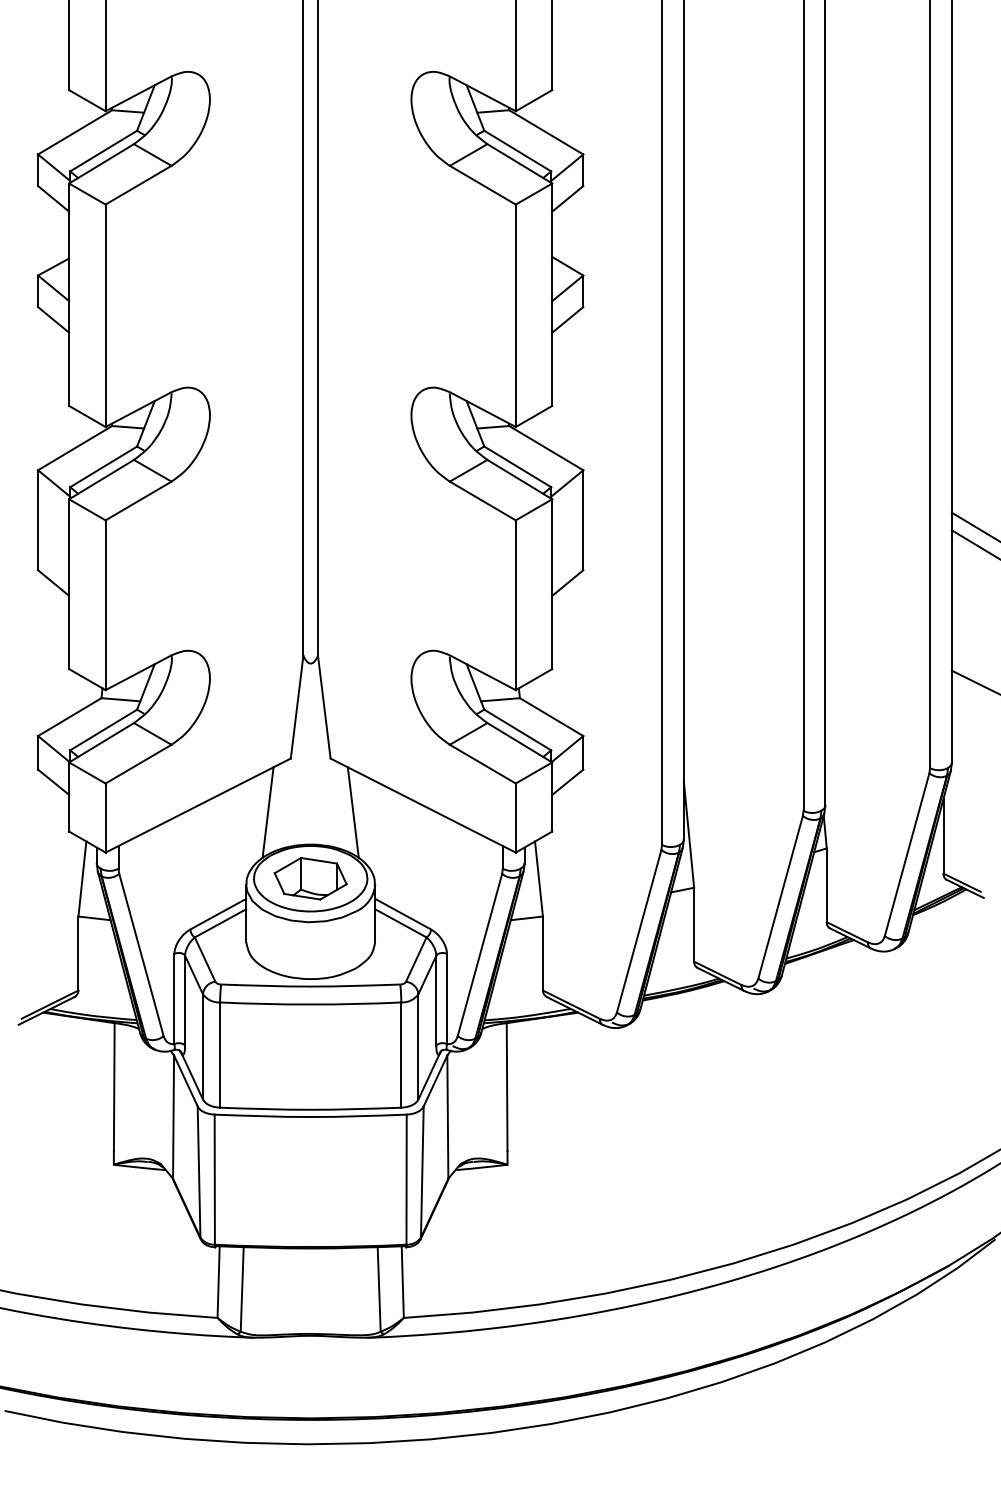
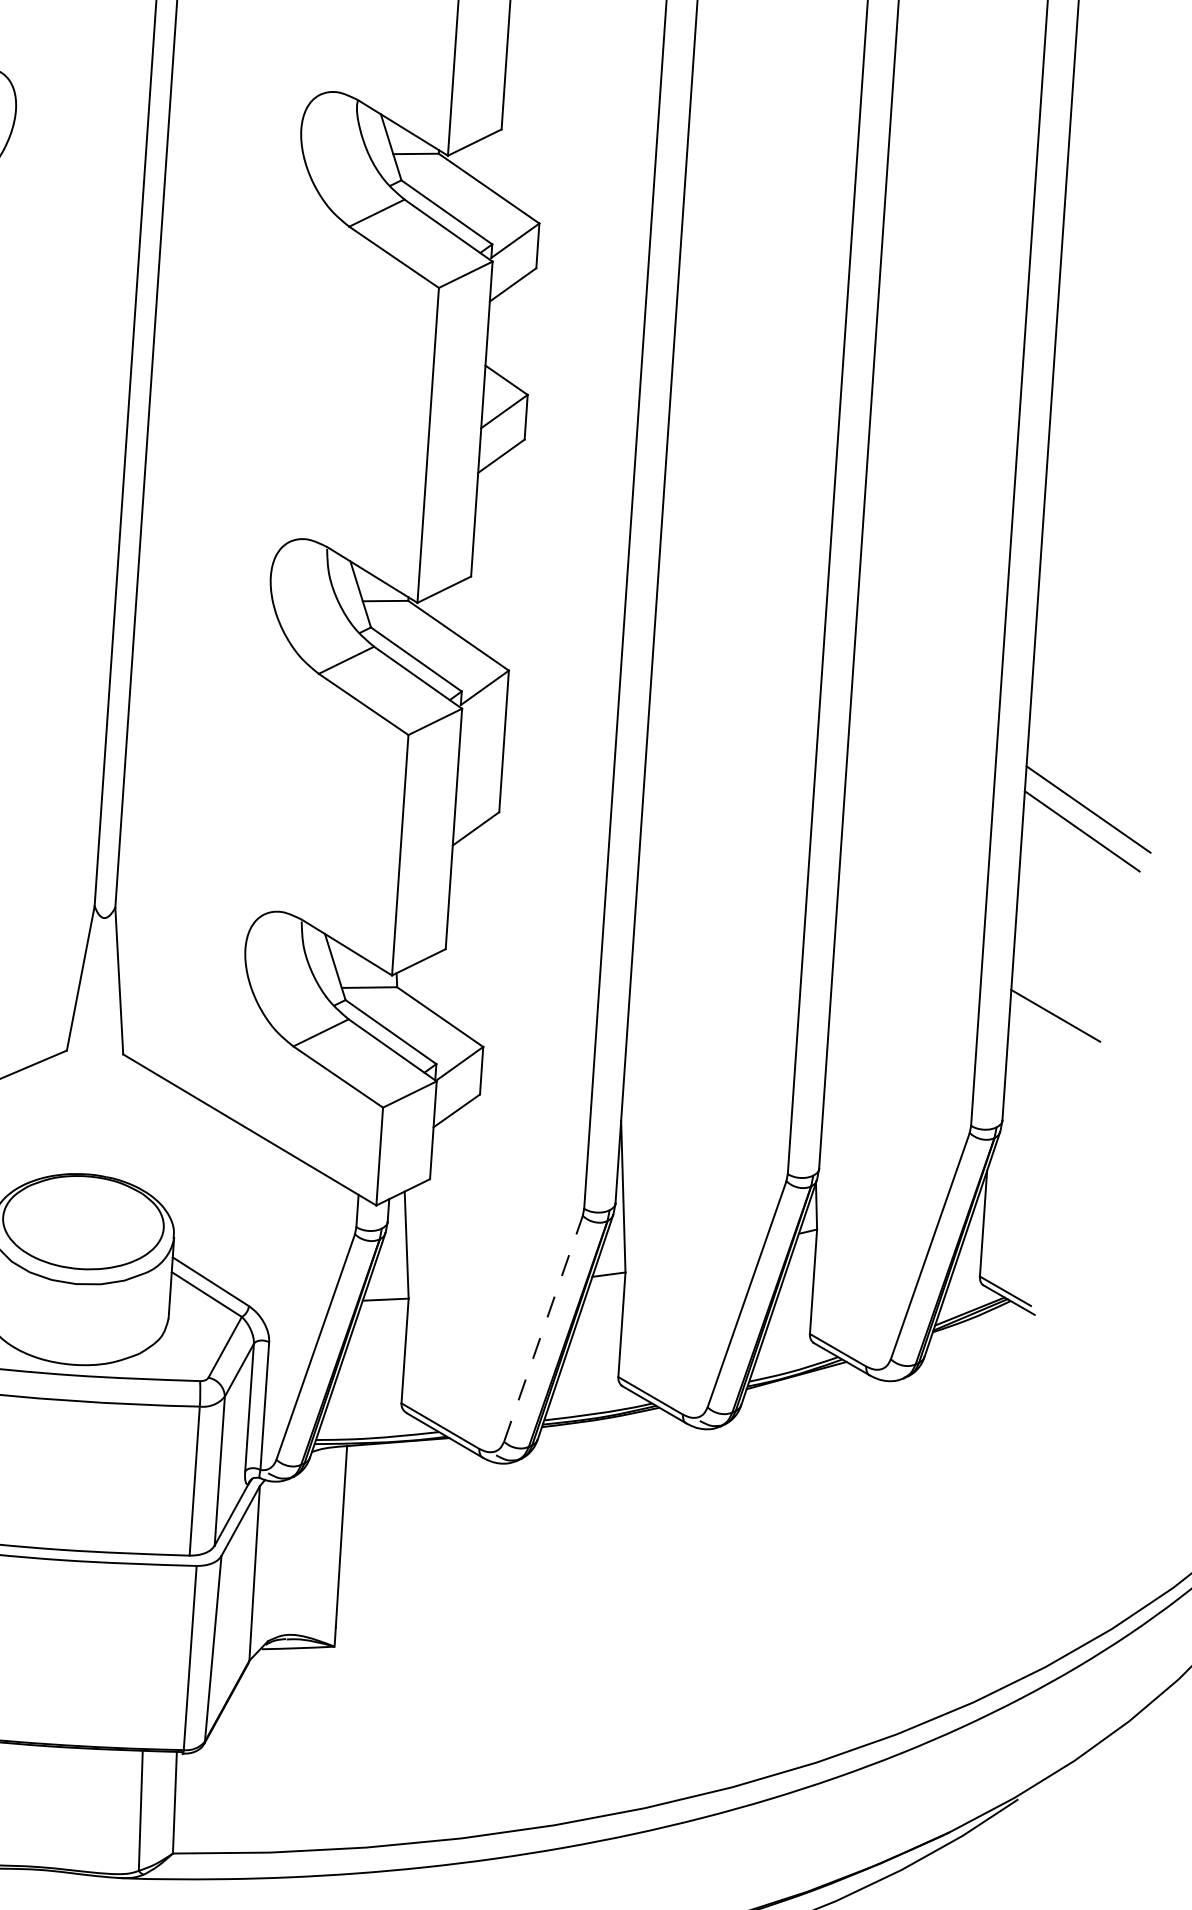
line: (267, 812) -> (28, 1124), removed
line: (352, 812) -> (149, 1132), removed
part: (310, 878) -> (83, 1222), removed
line: (639, 930) -> (544, 1327), solid -> dashed

